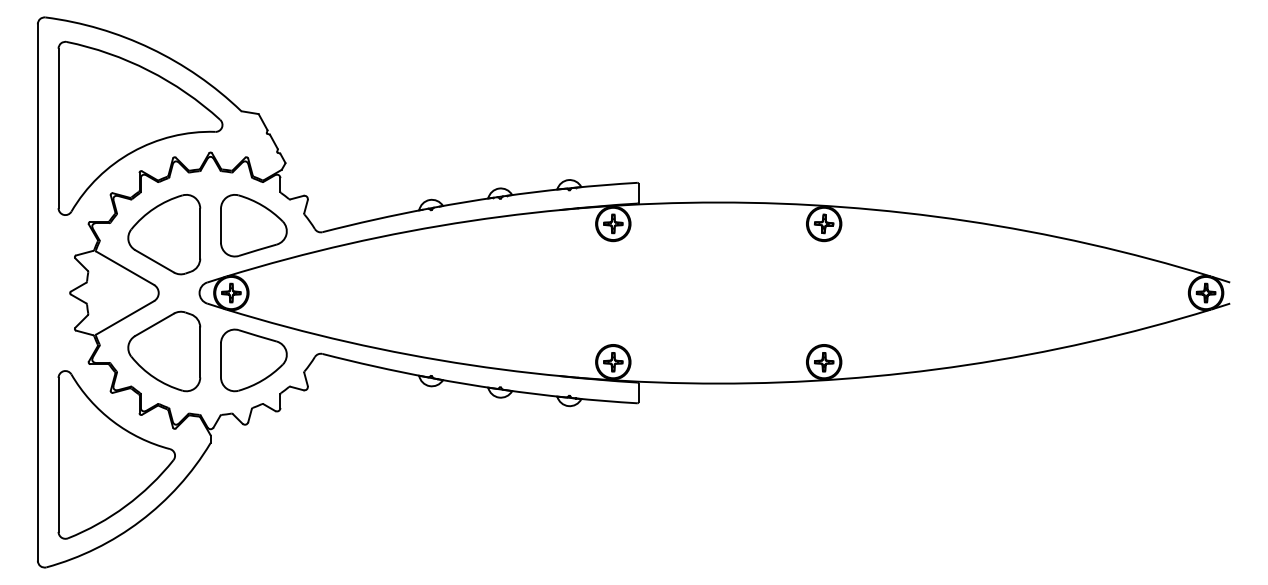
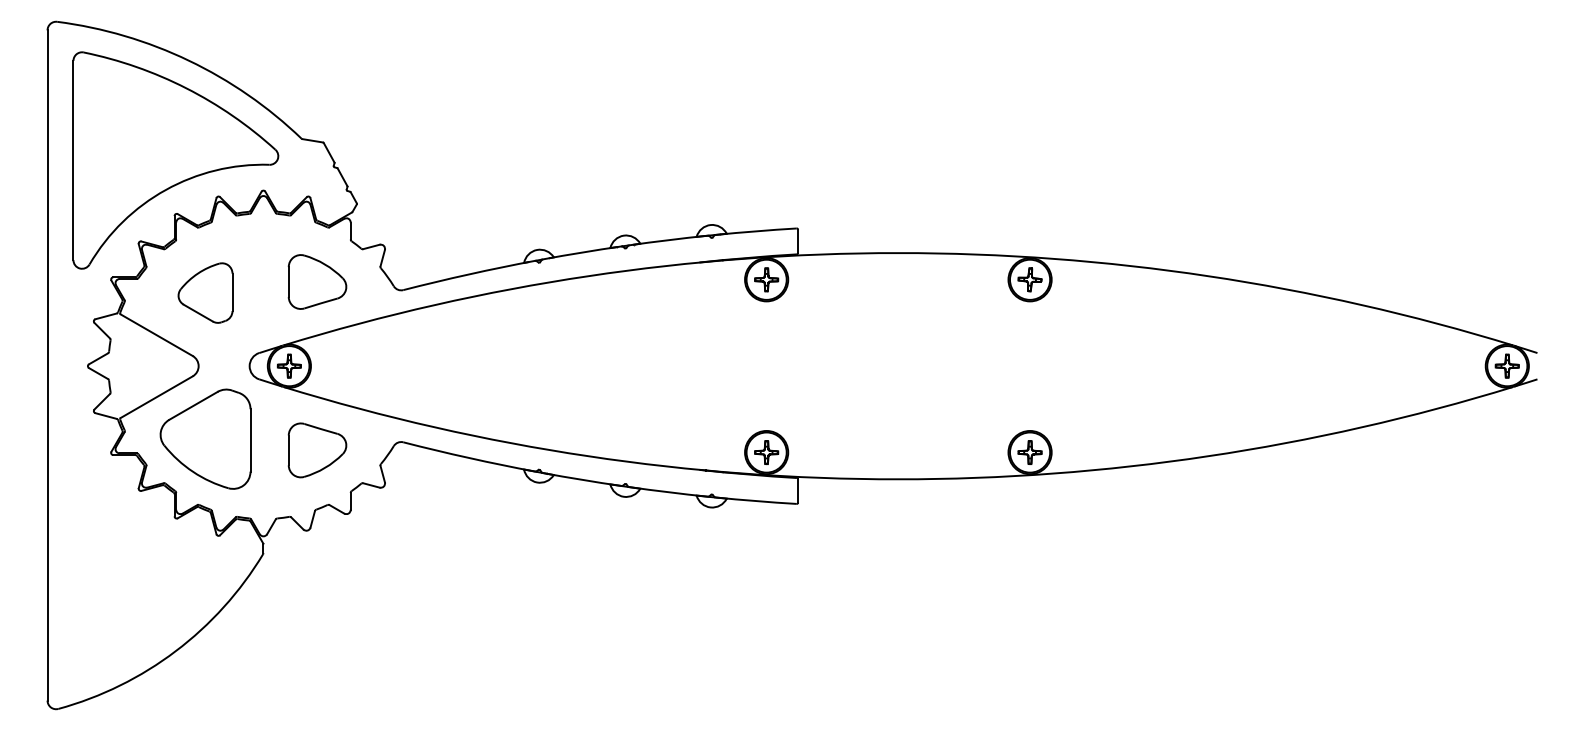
part: (253, 225) -> (317, 281), size x0.7
part: (164, 234) -> (205, 292), size x0.6
part: (253, 360) -> (317, 450), size x0.7
part: (116, 454) -> (145, 568), removed

